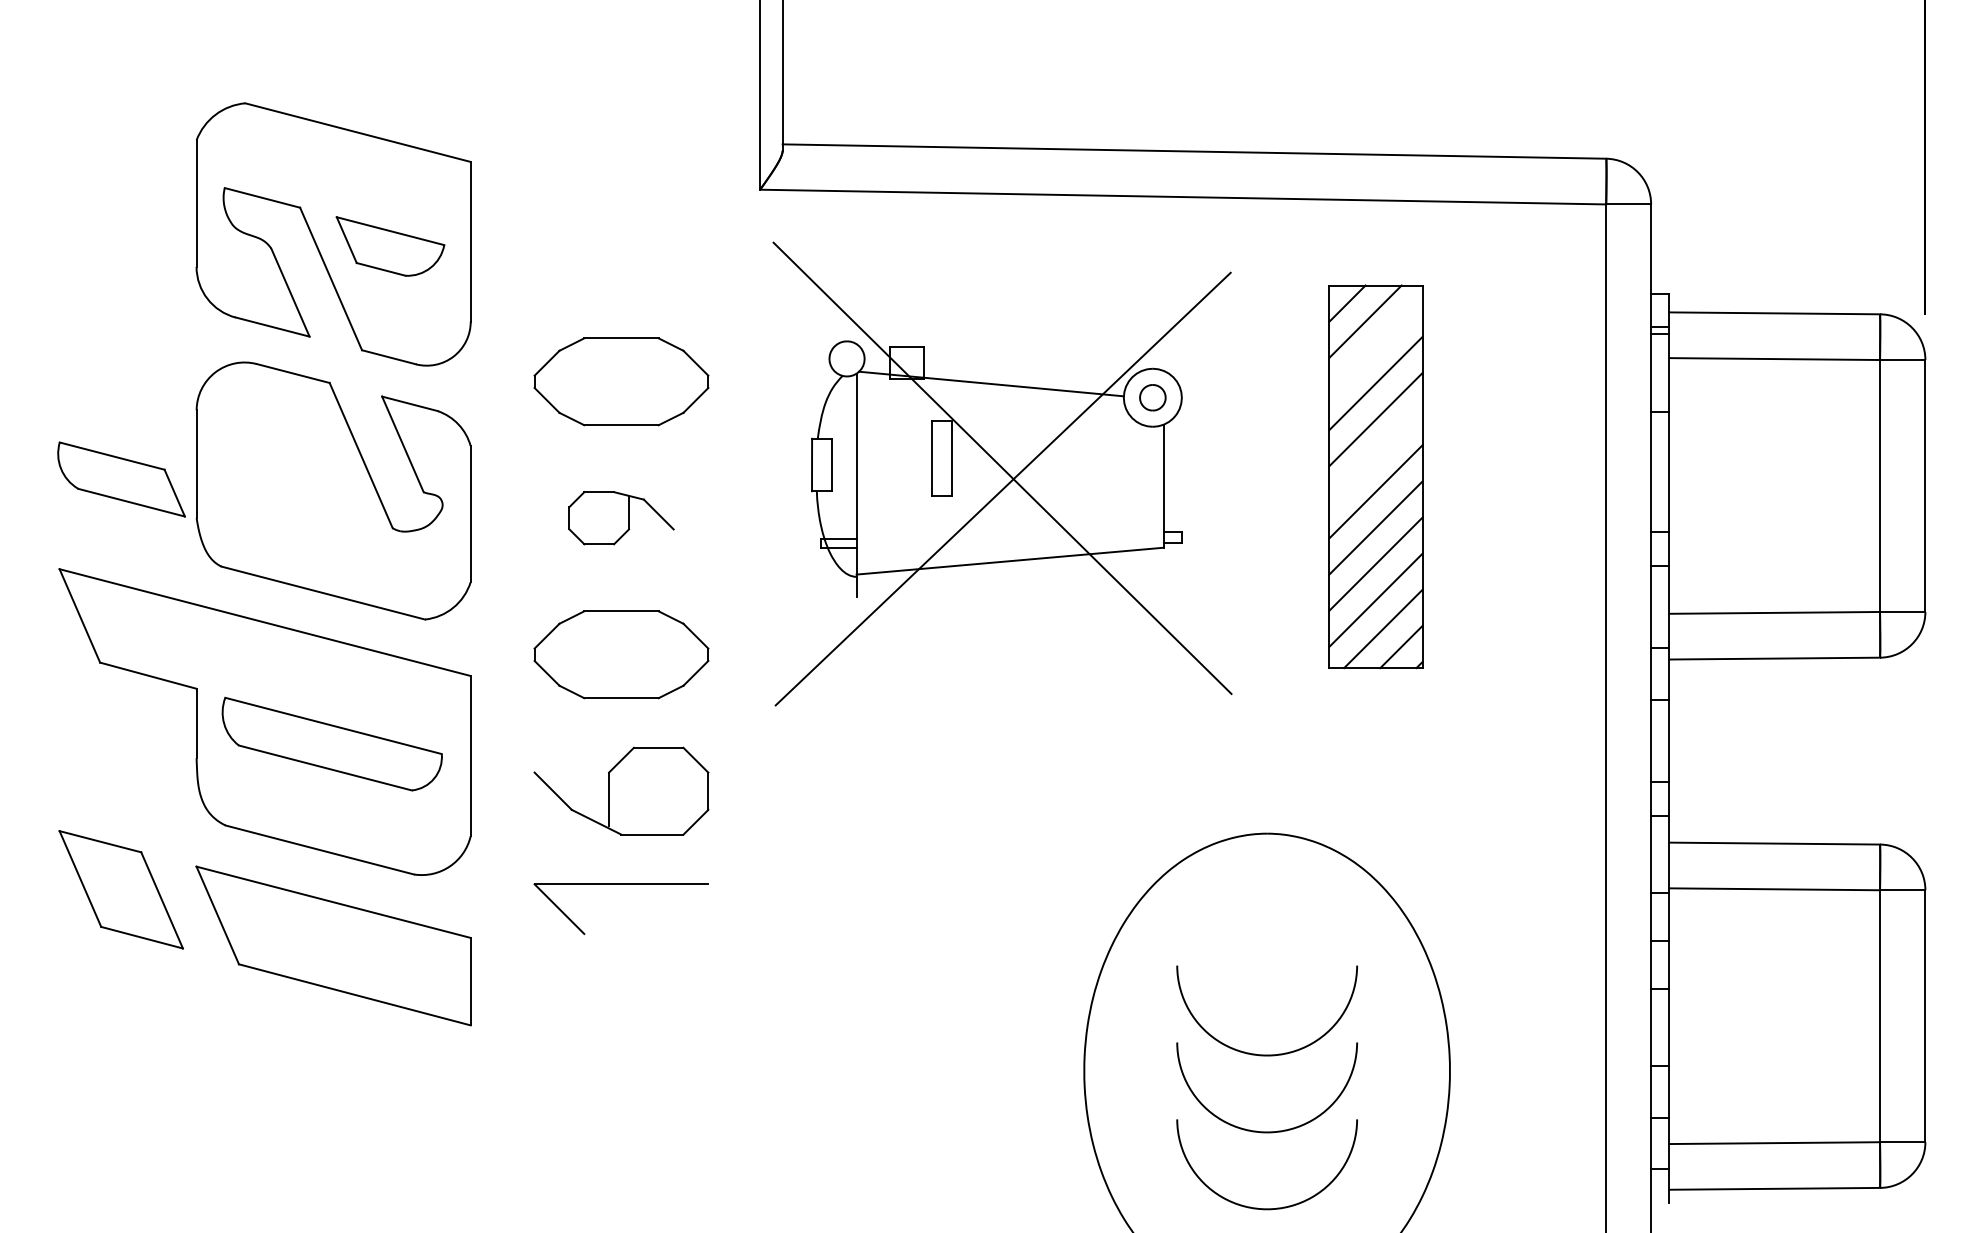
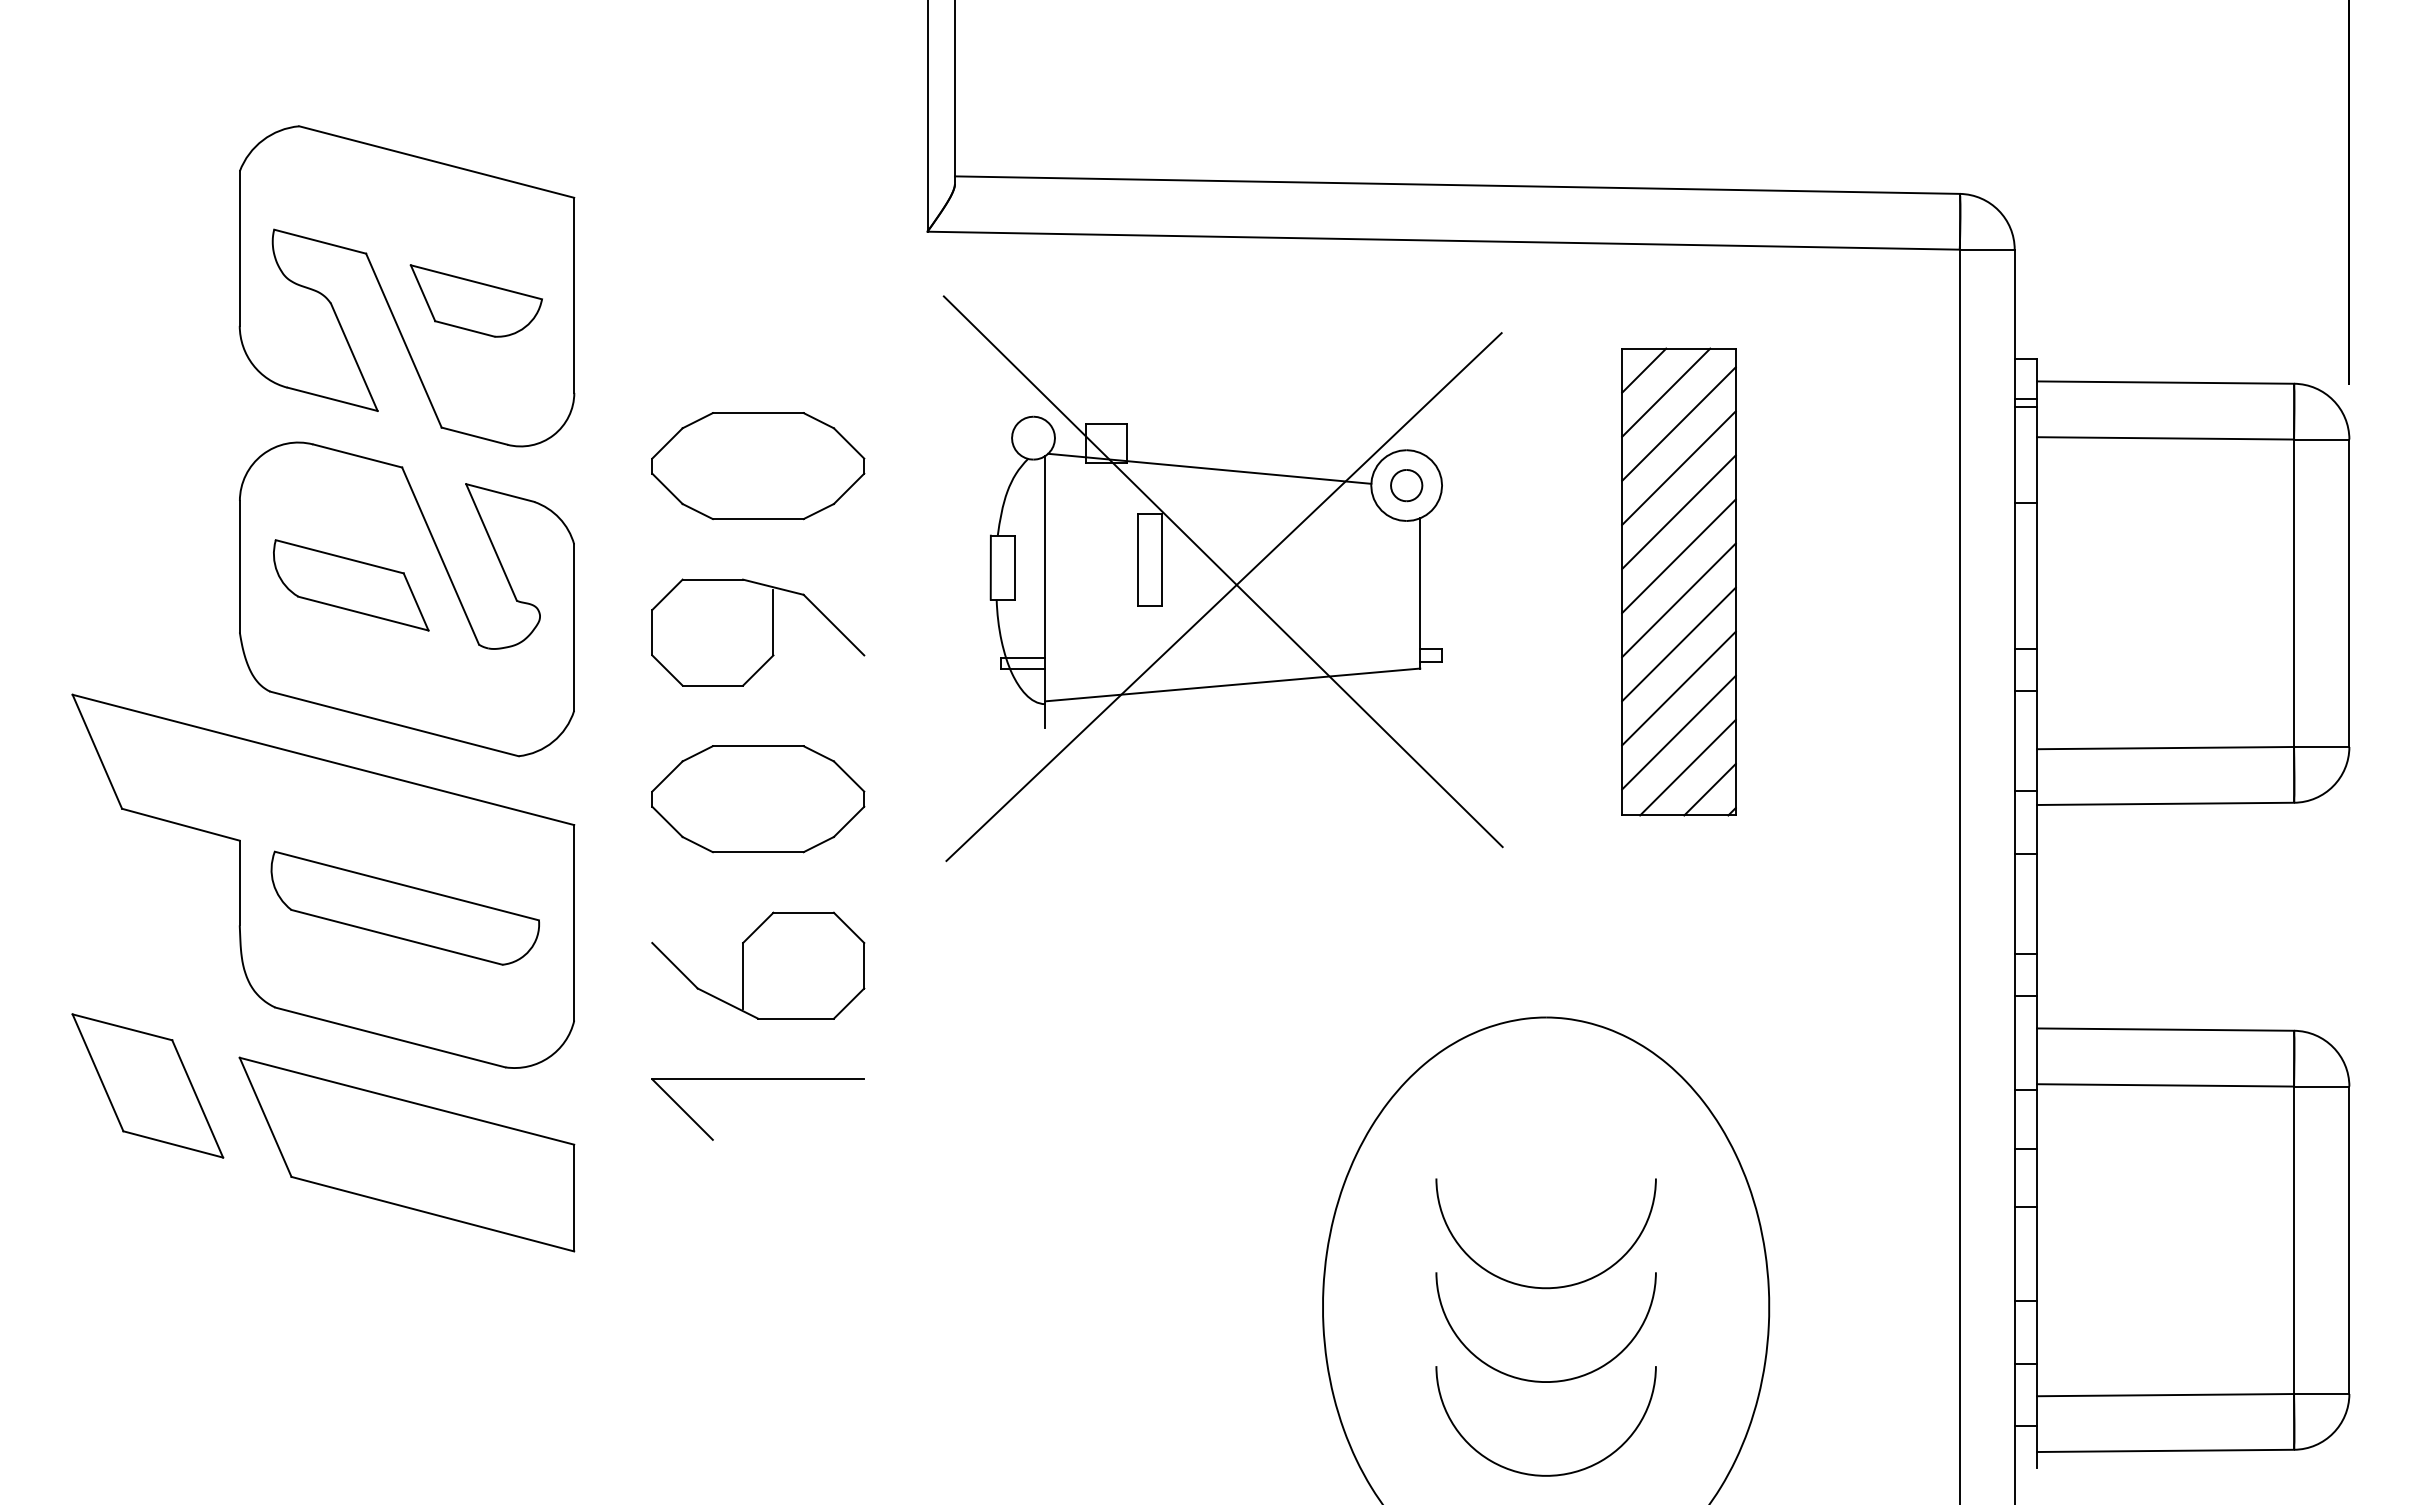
line: (1375, 346) -> (1678, 423), added
line: (1375, 455) -> (1678, 556), added
part: (121, 479) -> (351, 585), moved
part: (621, 518) -> (758, 632), size x1.67

